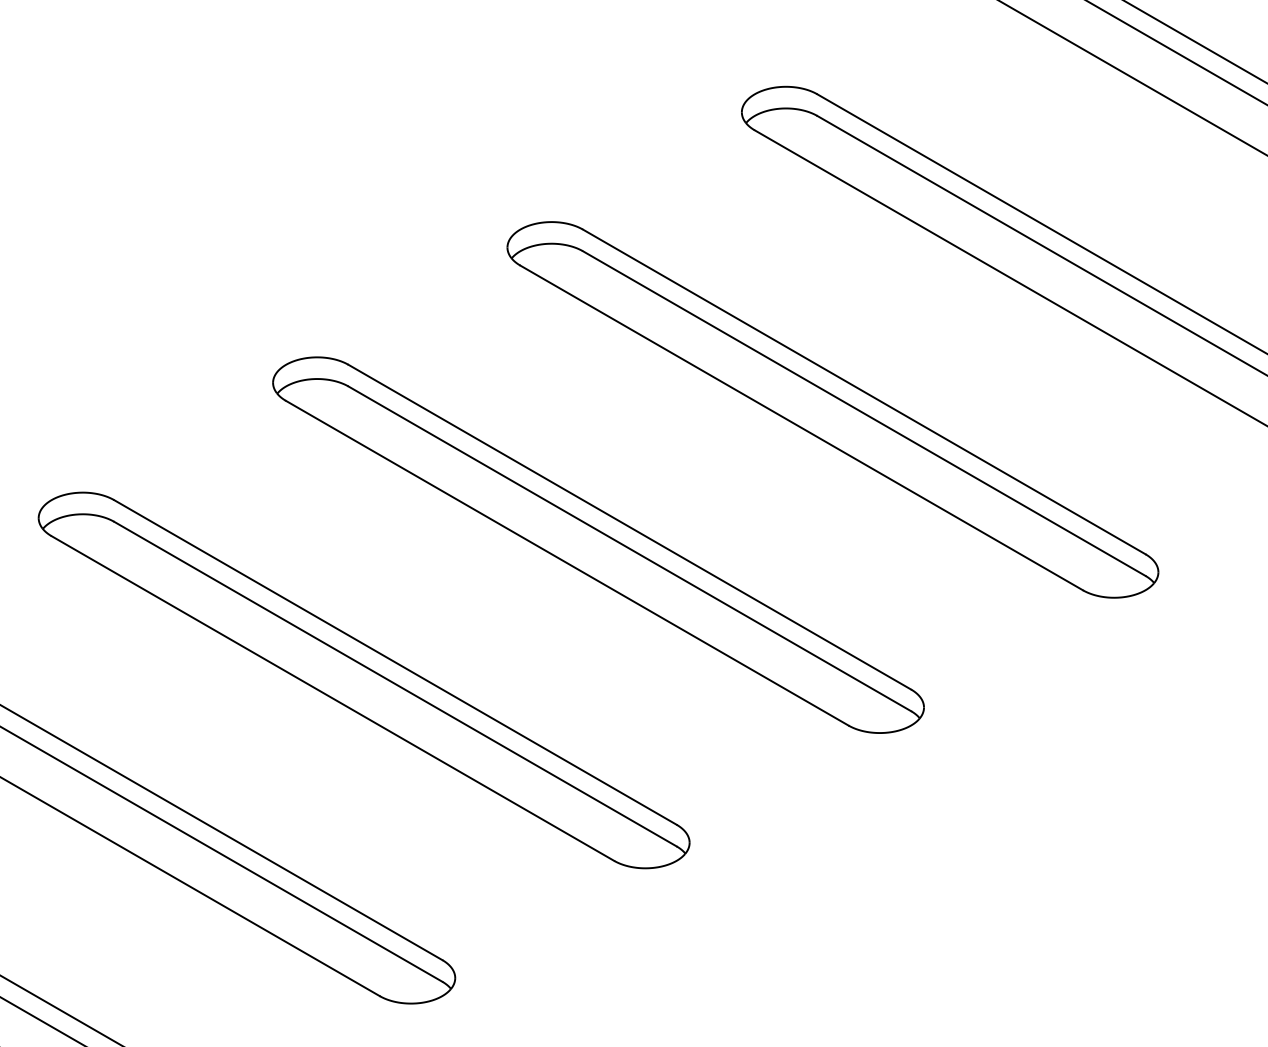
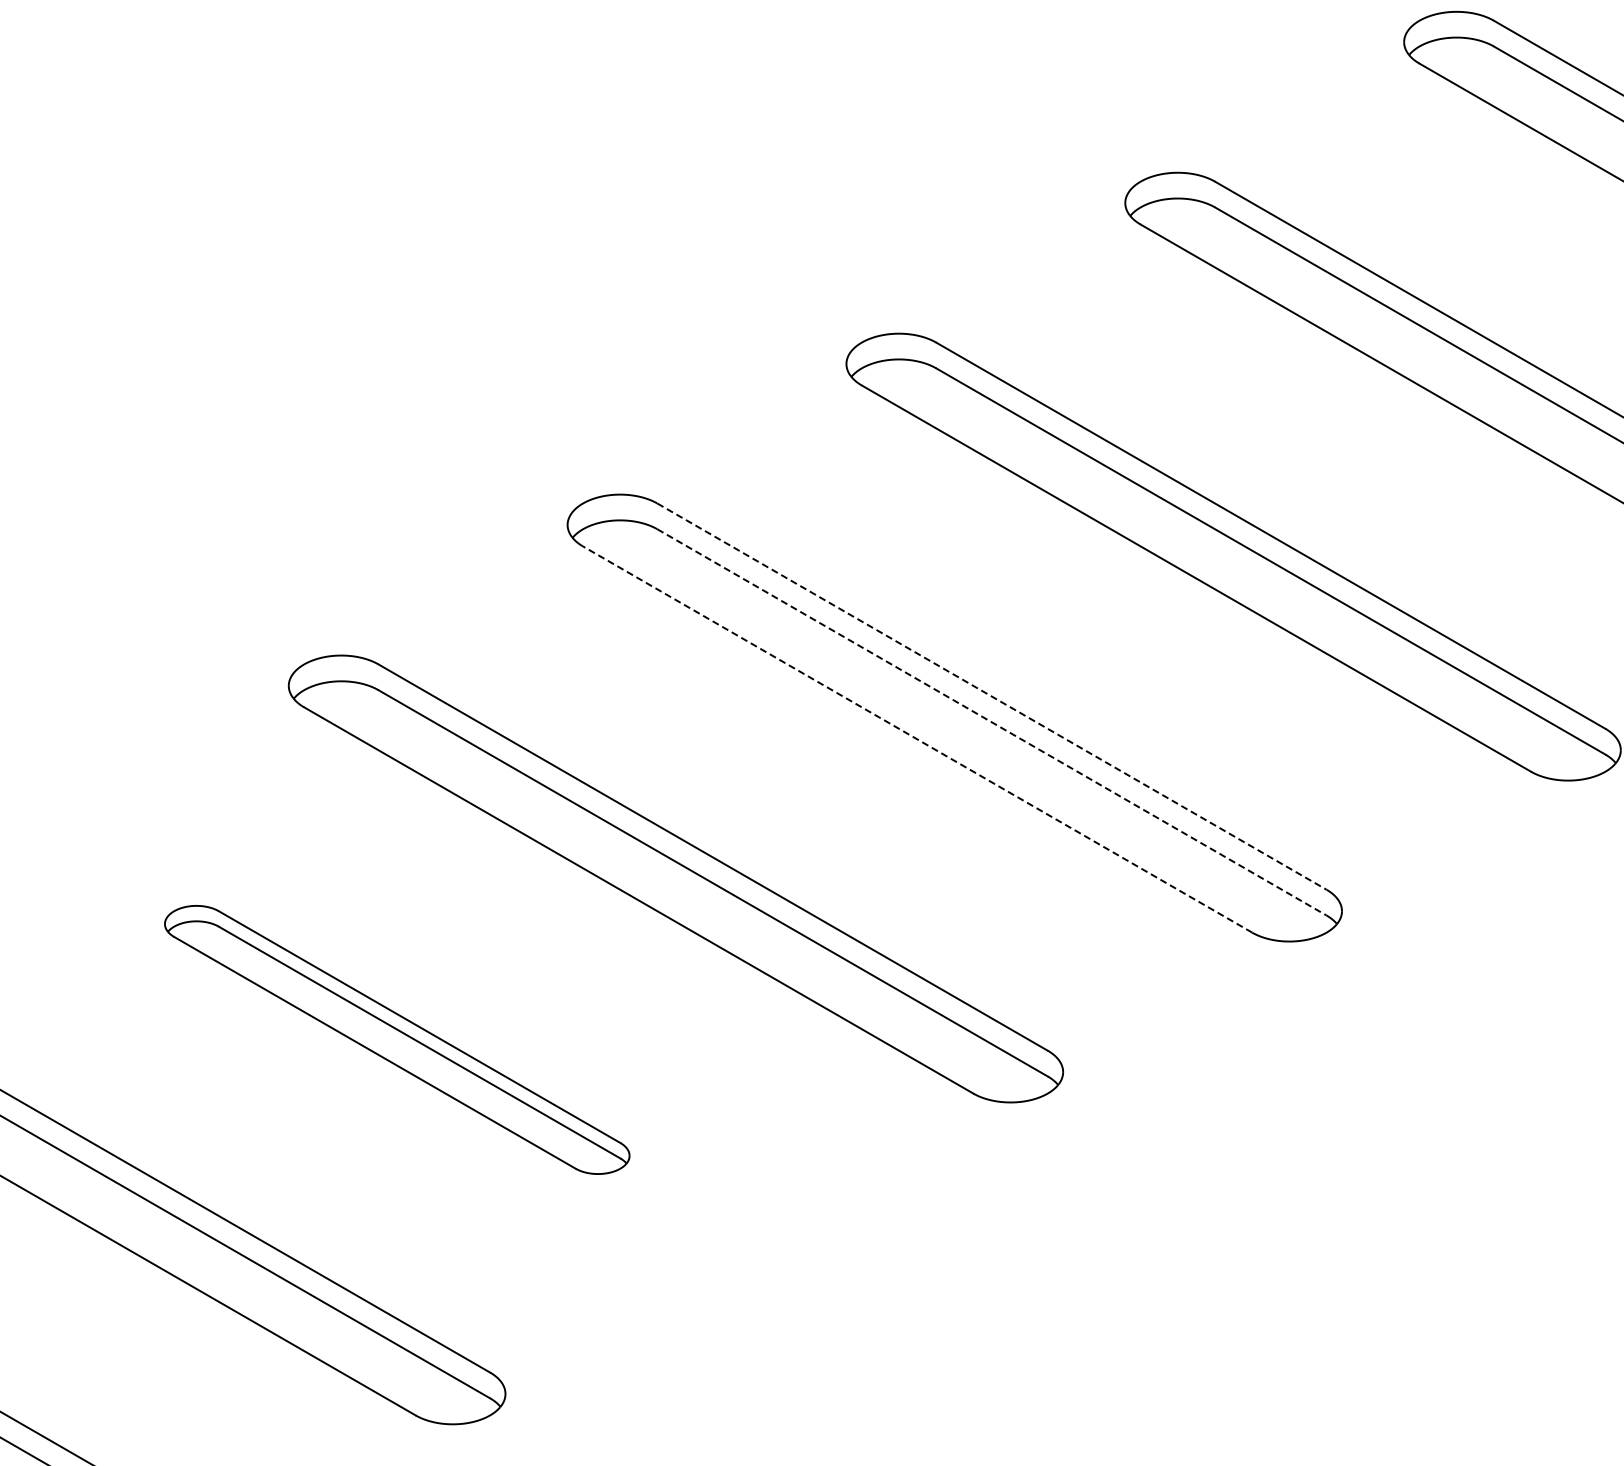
line: (864, 391) -> (992, 696), solid -> dashed
line: (864, 413) -> (992, 722), solid -> dashed
line: (801, 427) -> (917, 739), solid -> dashed
part: (364, 680) -> (397, 1039), size x0.6

